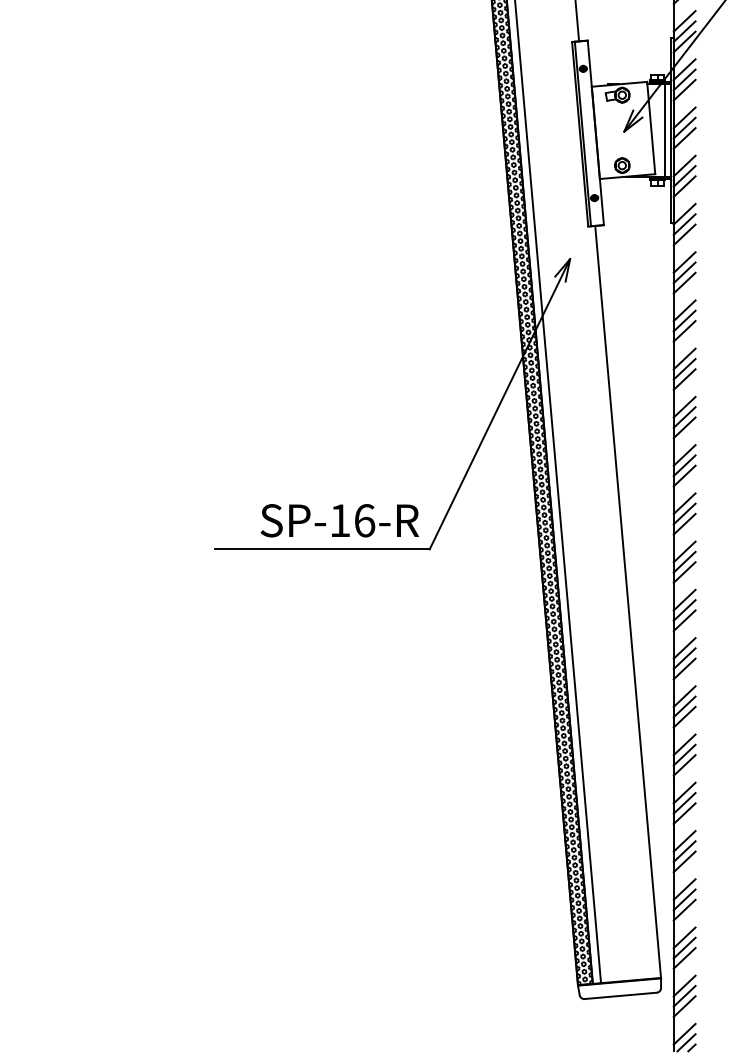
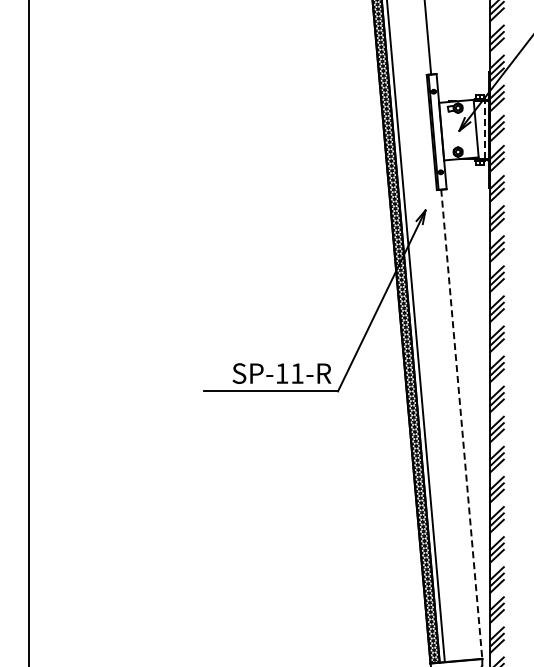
line: (664, 131) -> (484, 130), solid -> dashed
text: (364, 520) -> (297, 373), SP-16-R -> SP-11-R
line: (627, 602) -> (461, 424), solid -> dashed

